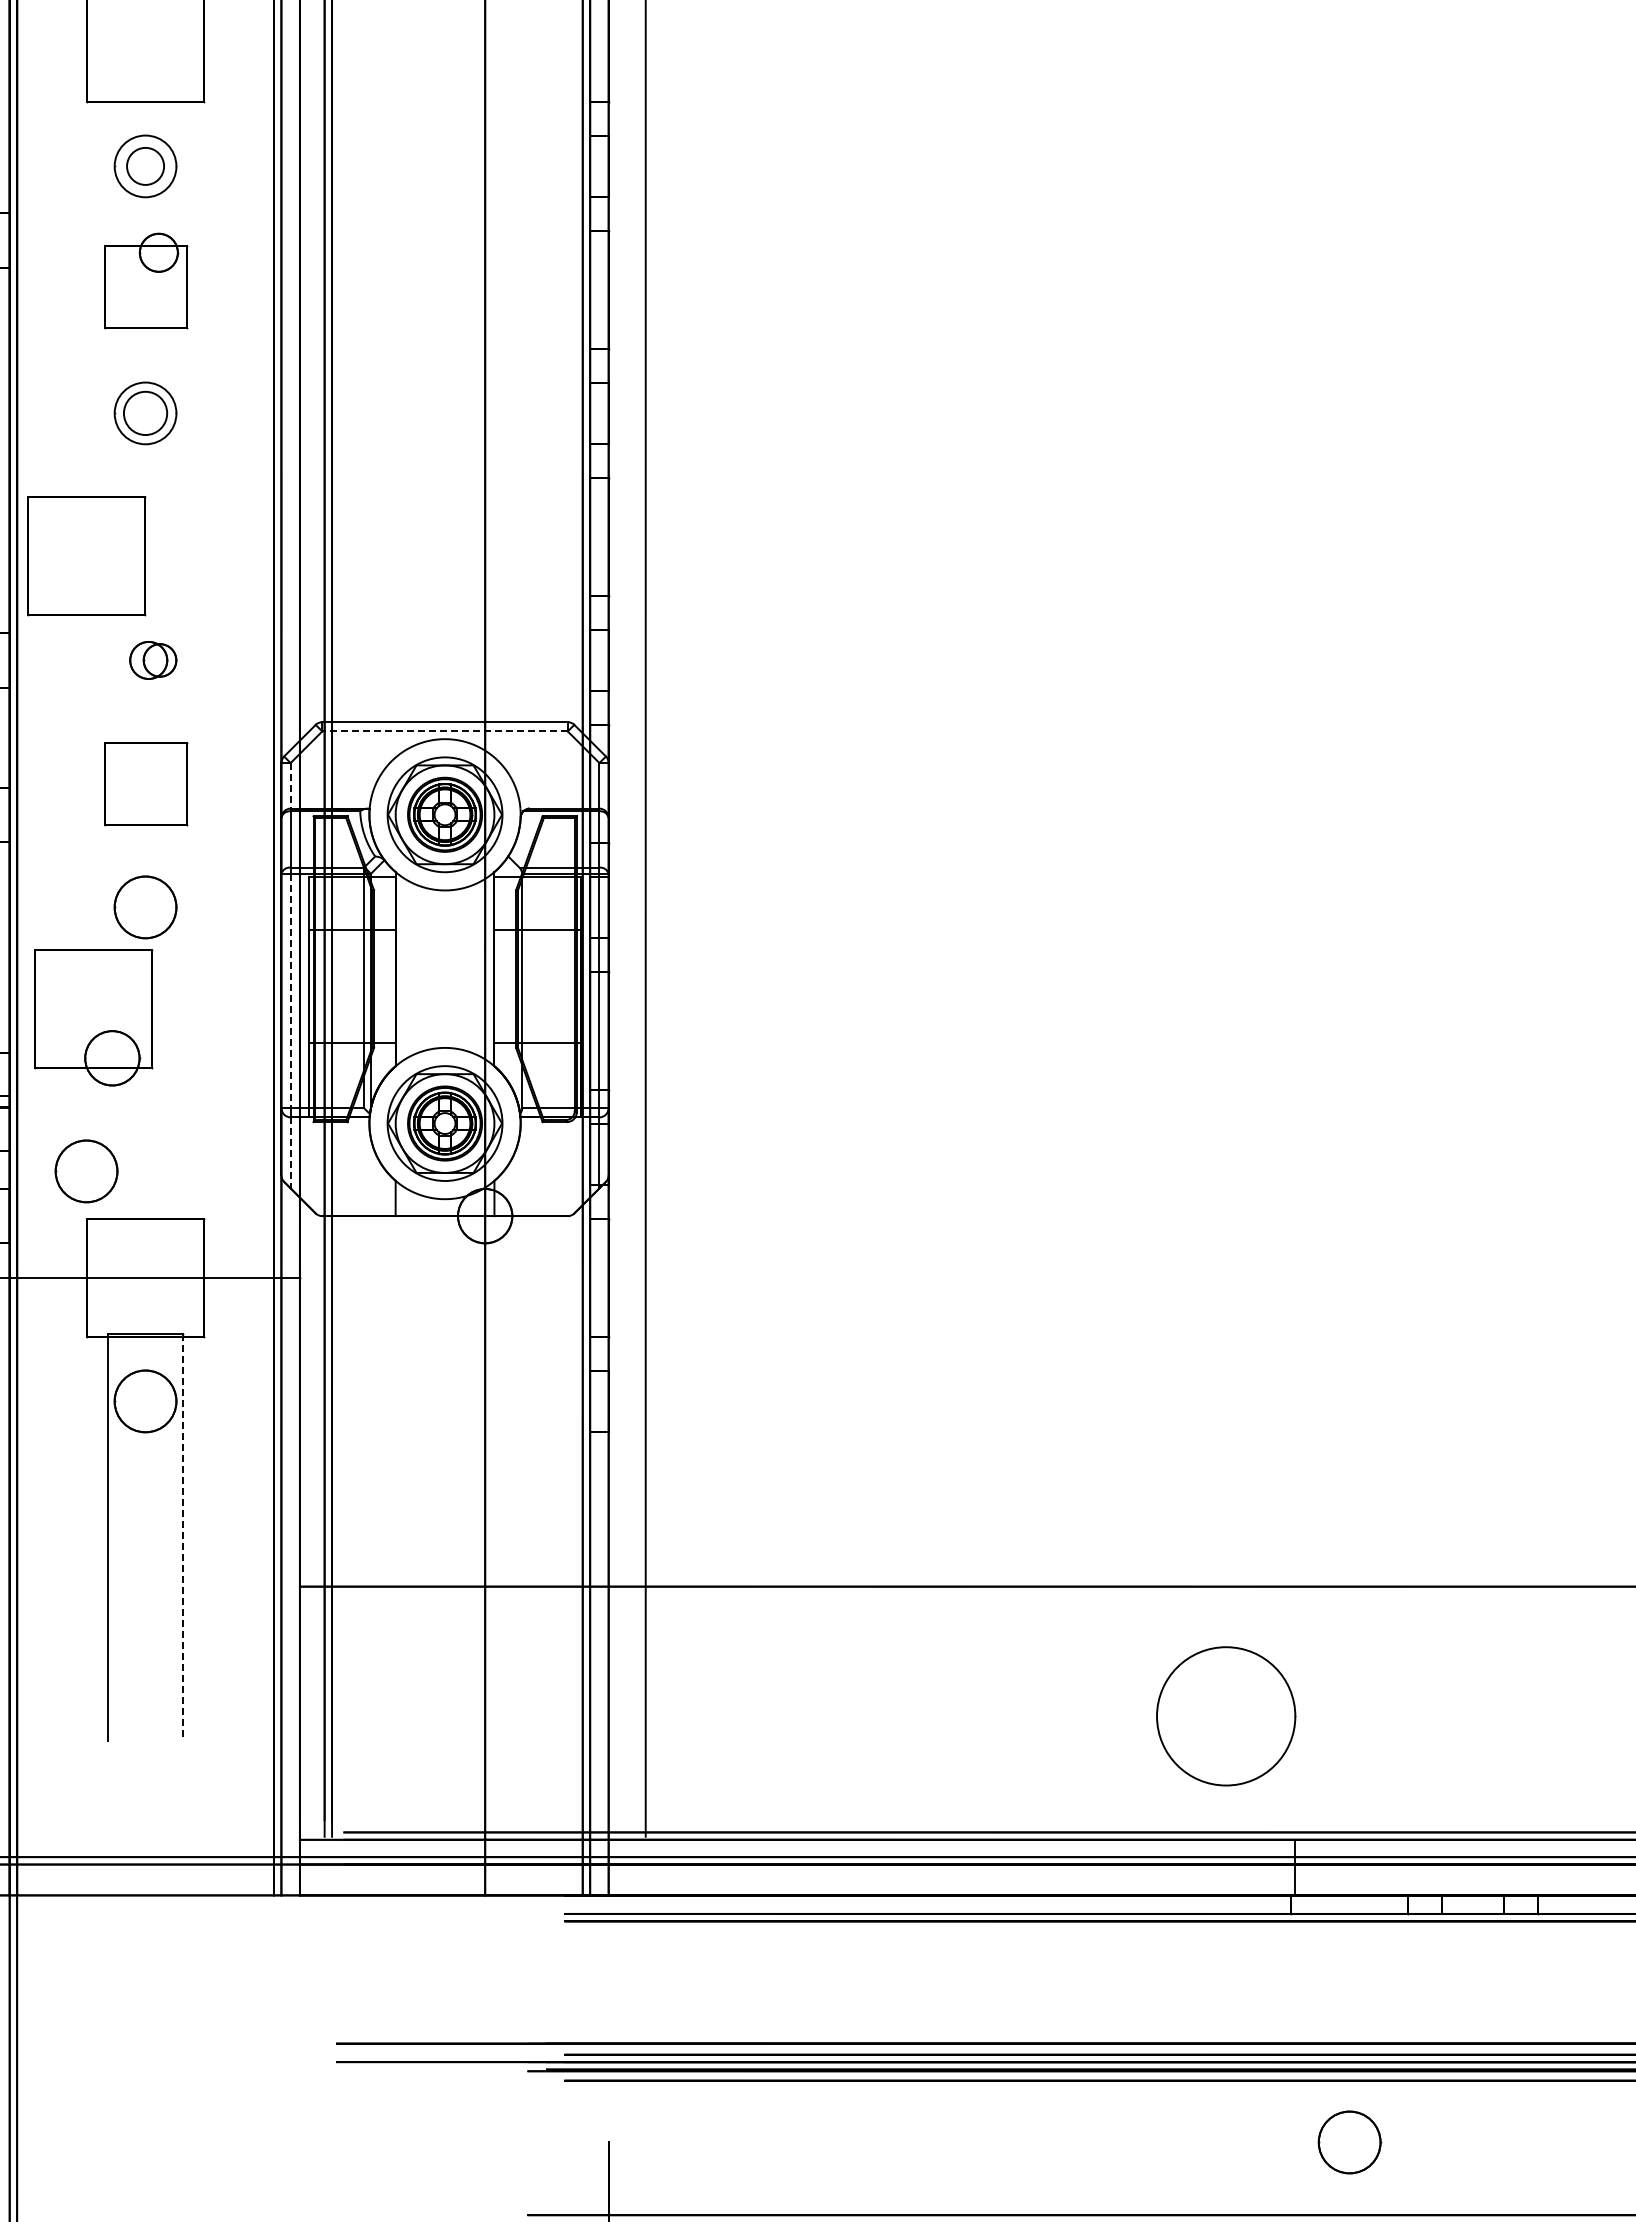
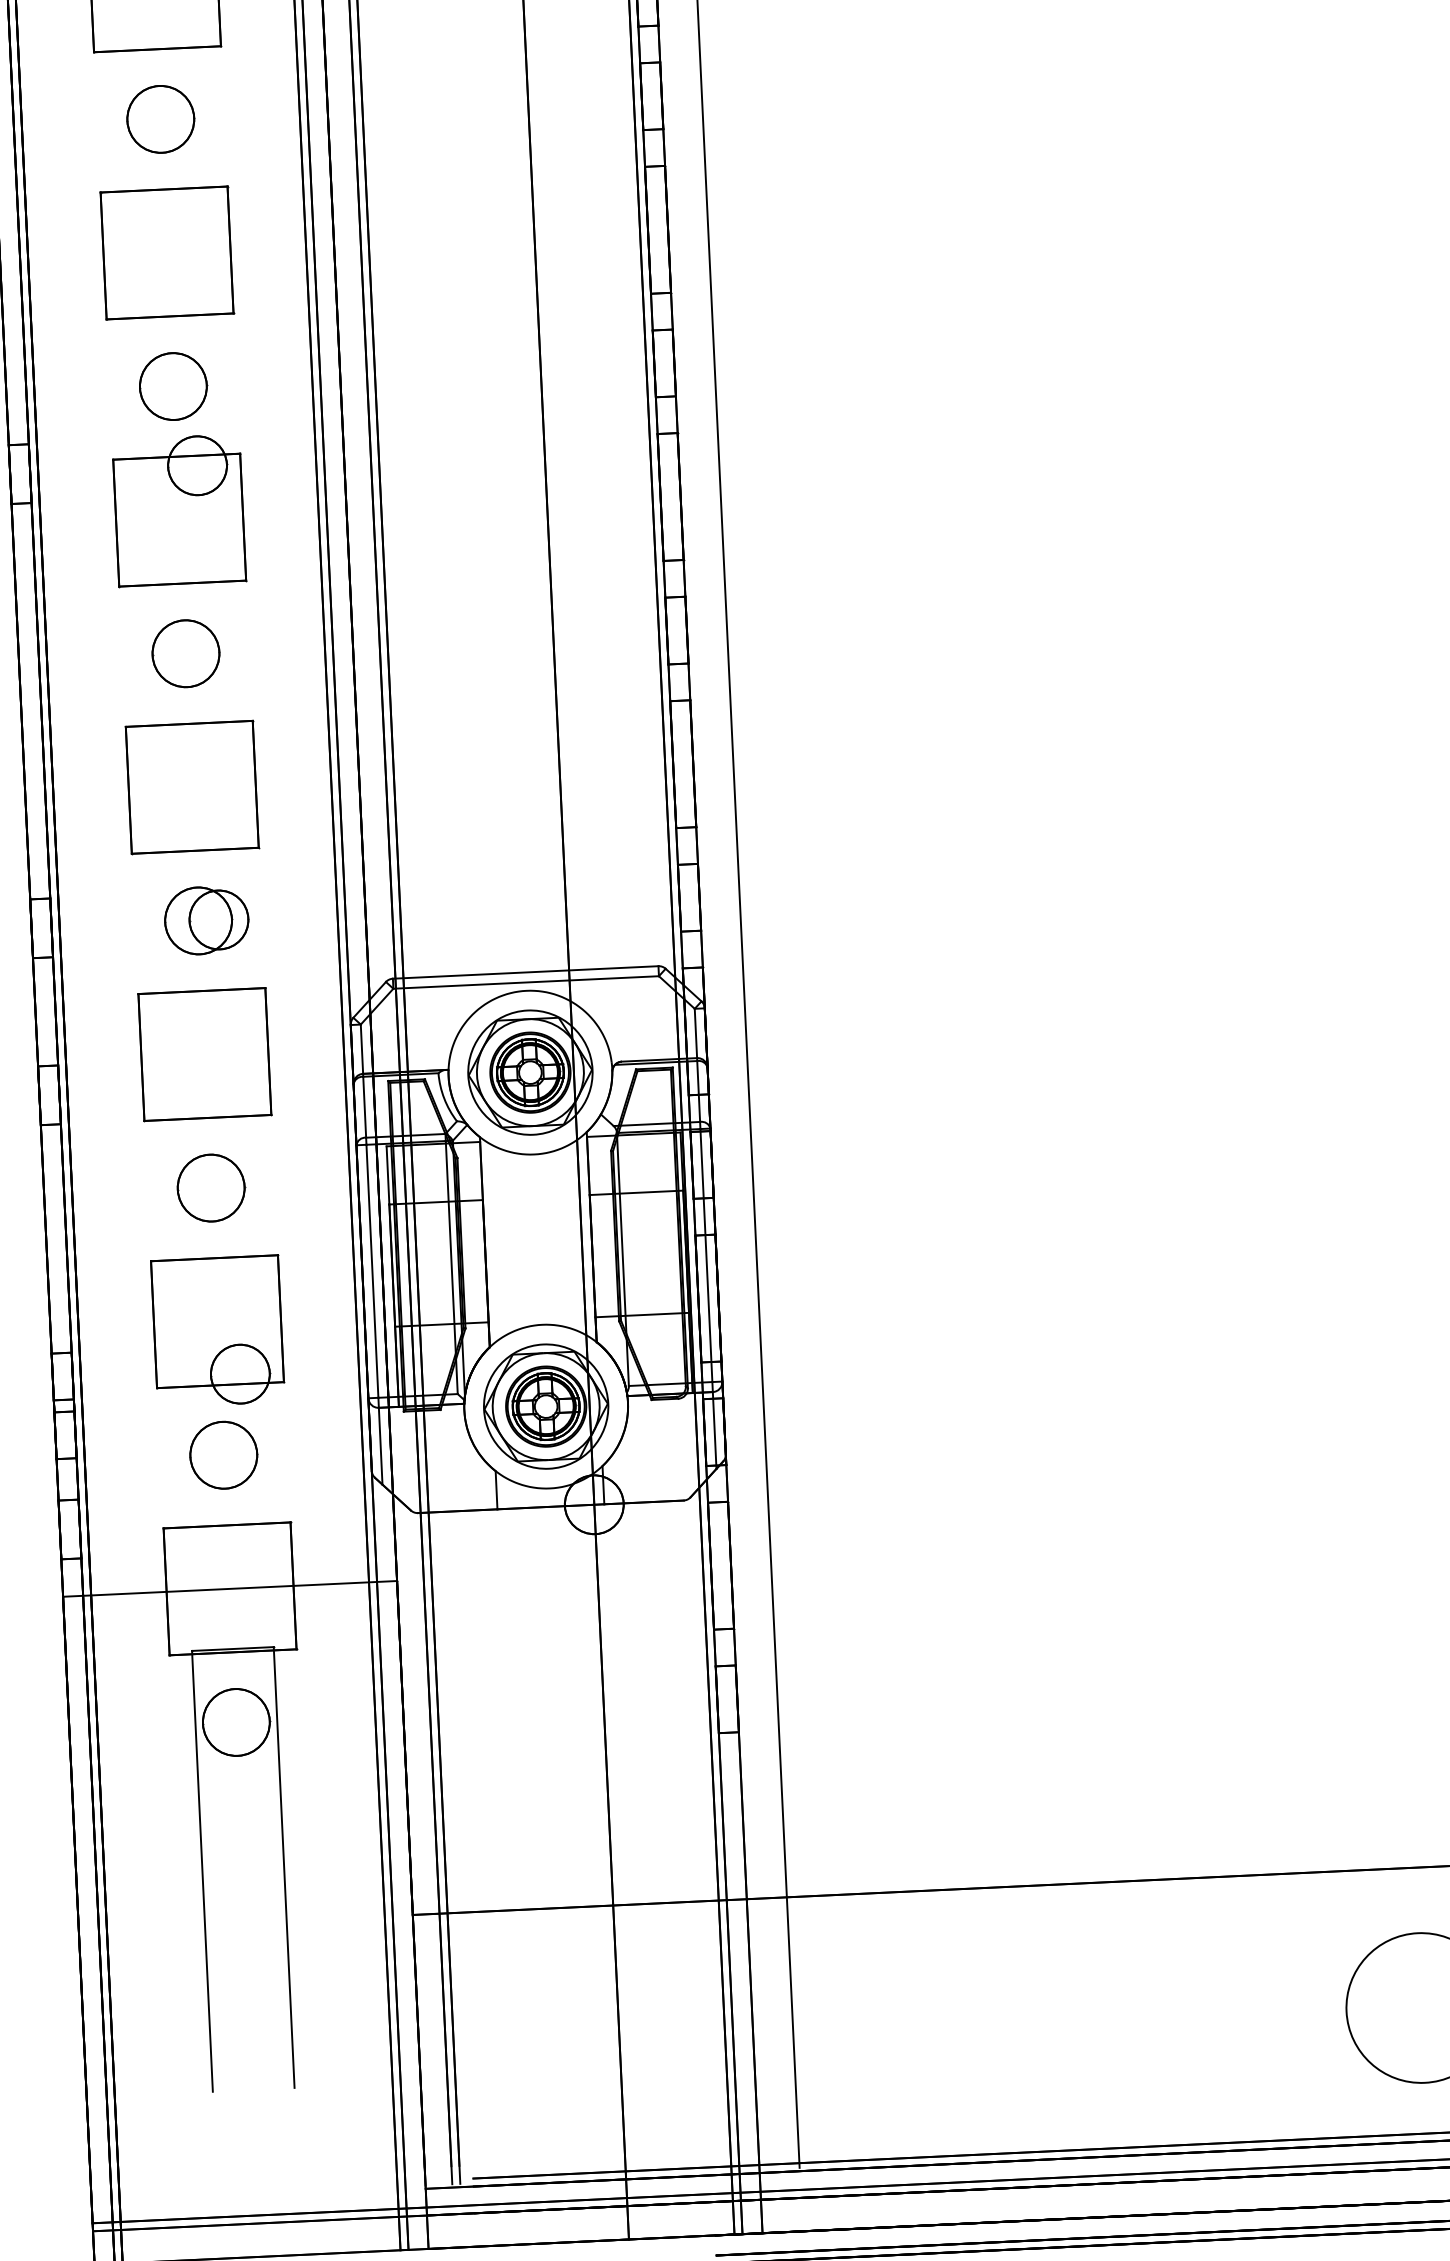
circle: (145, 166) -> (173, 386), size x1.67
part: (145, 281) -> (179, 511), size x1.43
circle: (145, 413) -> (185, 653), size x1.43
part: (86, 556) -> (192, 787), moved
part: (153, 660) -> (207, 920), size x1.67
line: (445, 731) -> (526, 982), dashed -> solid
part: (145, 784) -> (204, 1055), size x1.43
line: (290, 785) -> (361, 1048), dashed -> solid
line: (290, 991) -> (372, 1271), dashed -> solid
part: (93, 1017) -> (217, 1330), moved
line: (290, 1152) -> (380, 1445), dashed -> solid
part: (86, 1171) -> (223, 1455), moved
line: (183, 1537) -> (284, 1867), dashed -> solid

